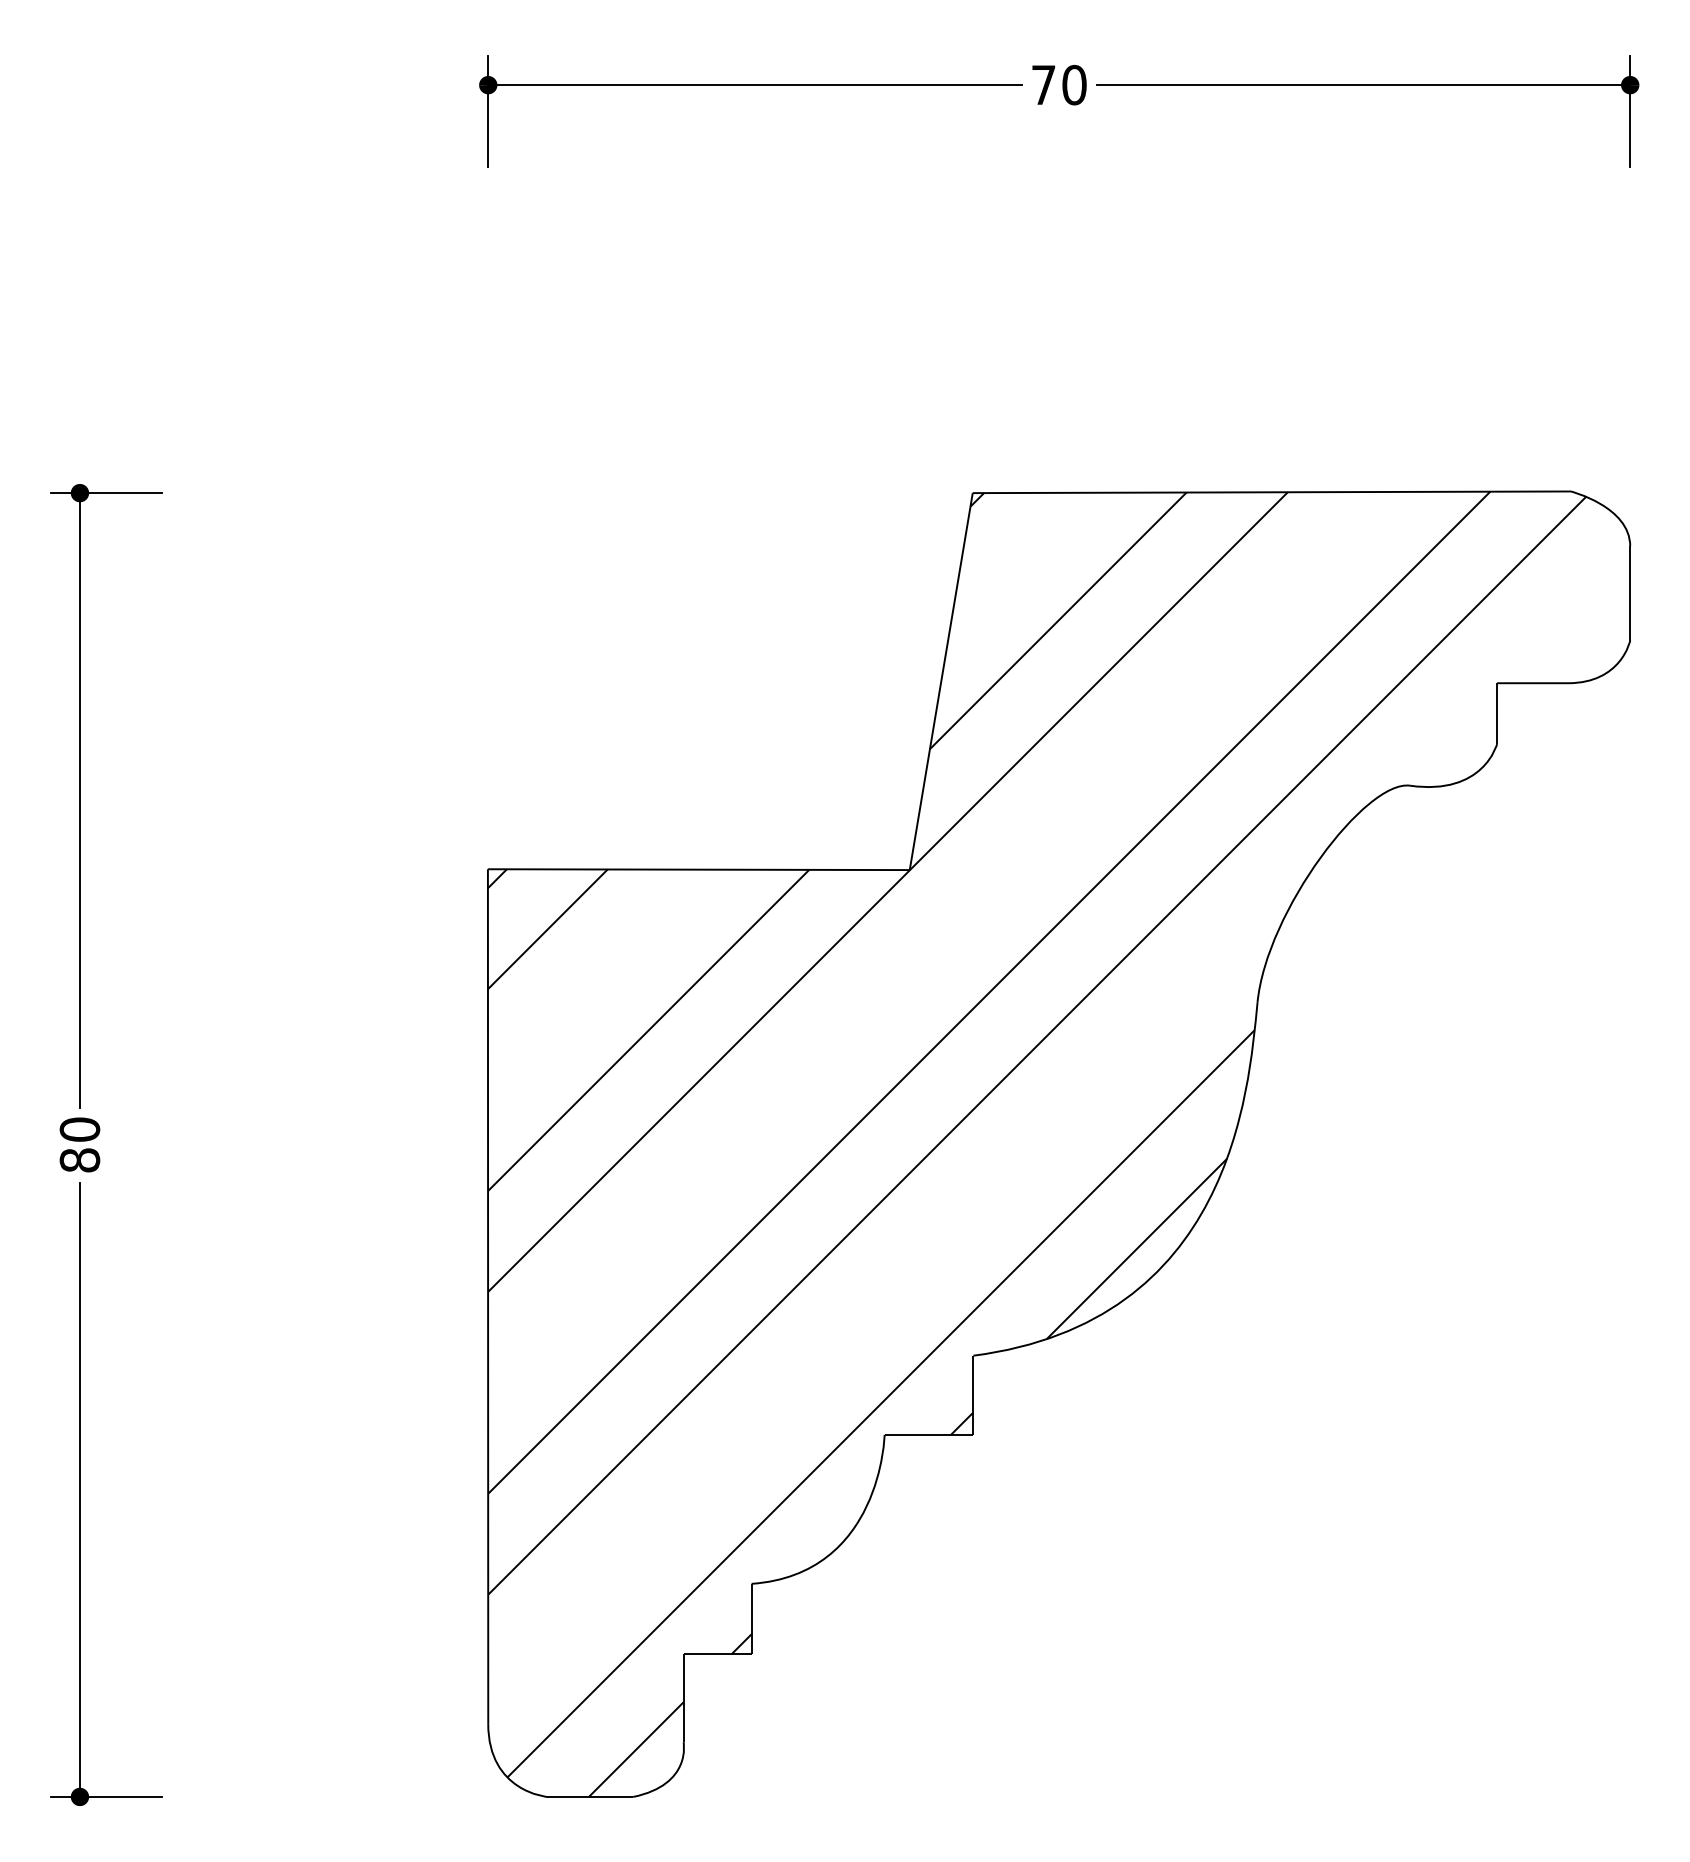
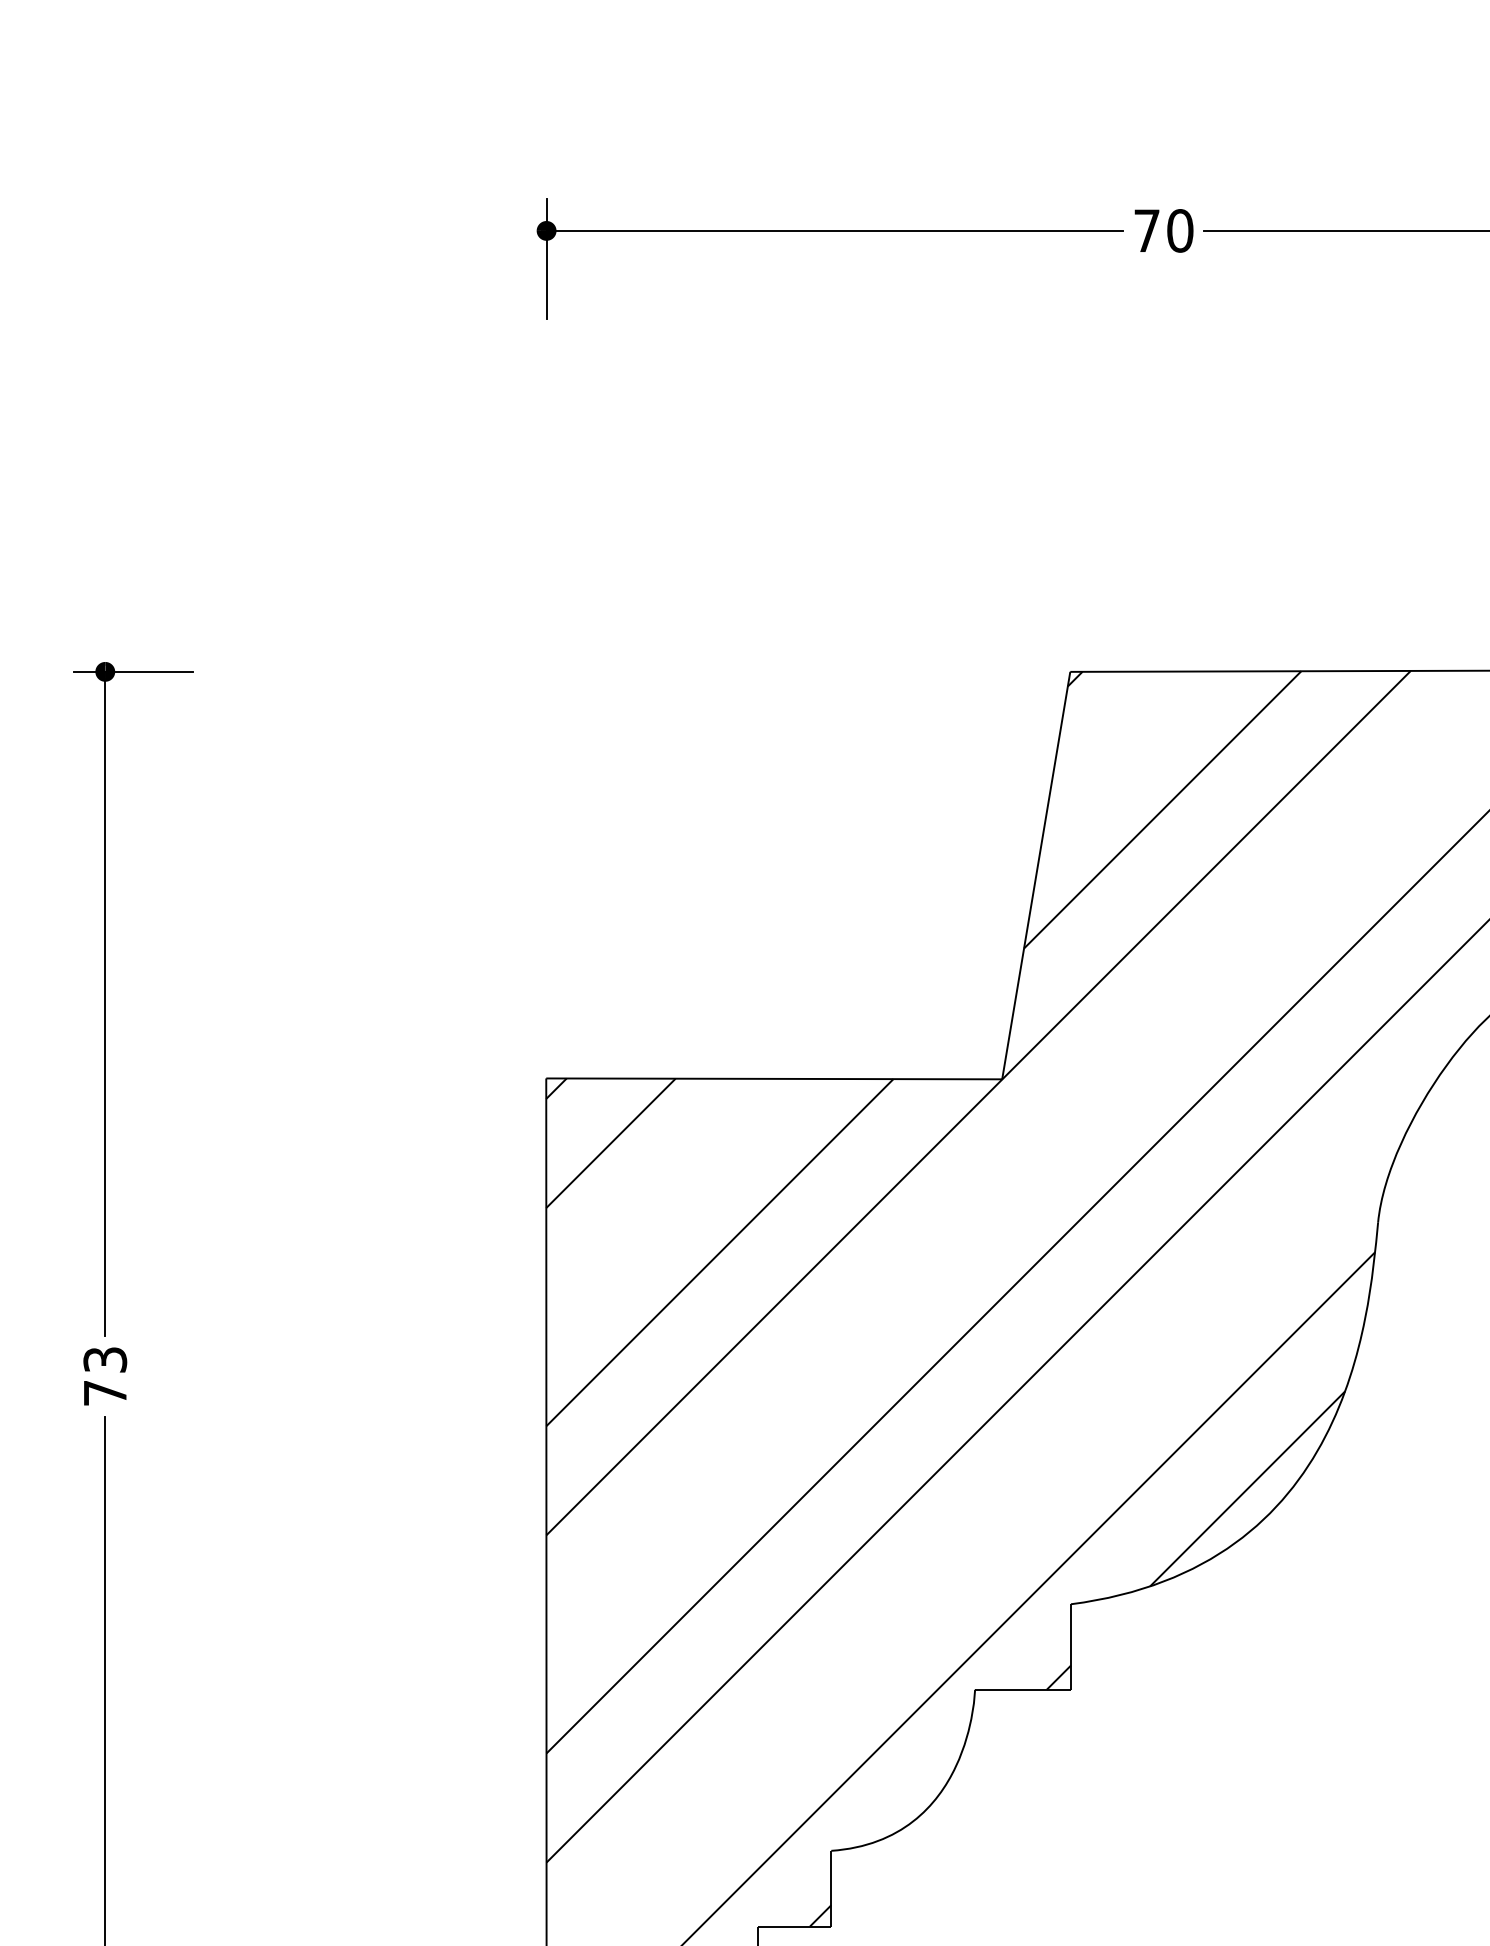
text: (79, 1144) -> (104, 1375), 80 -> 73

